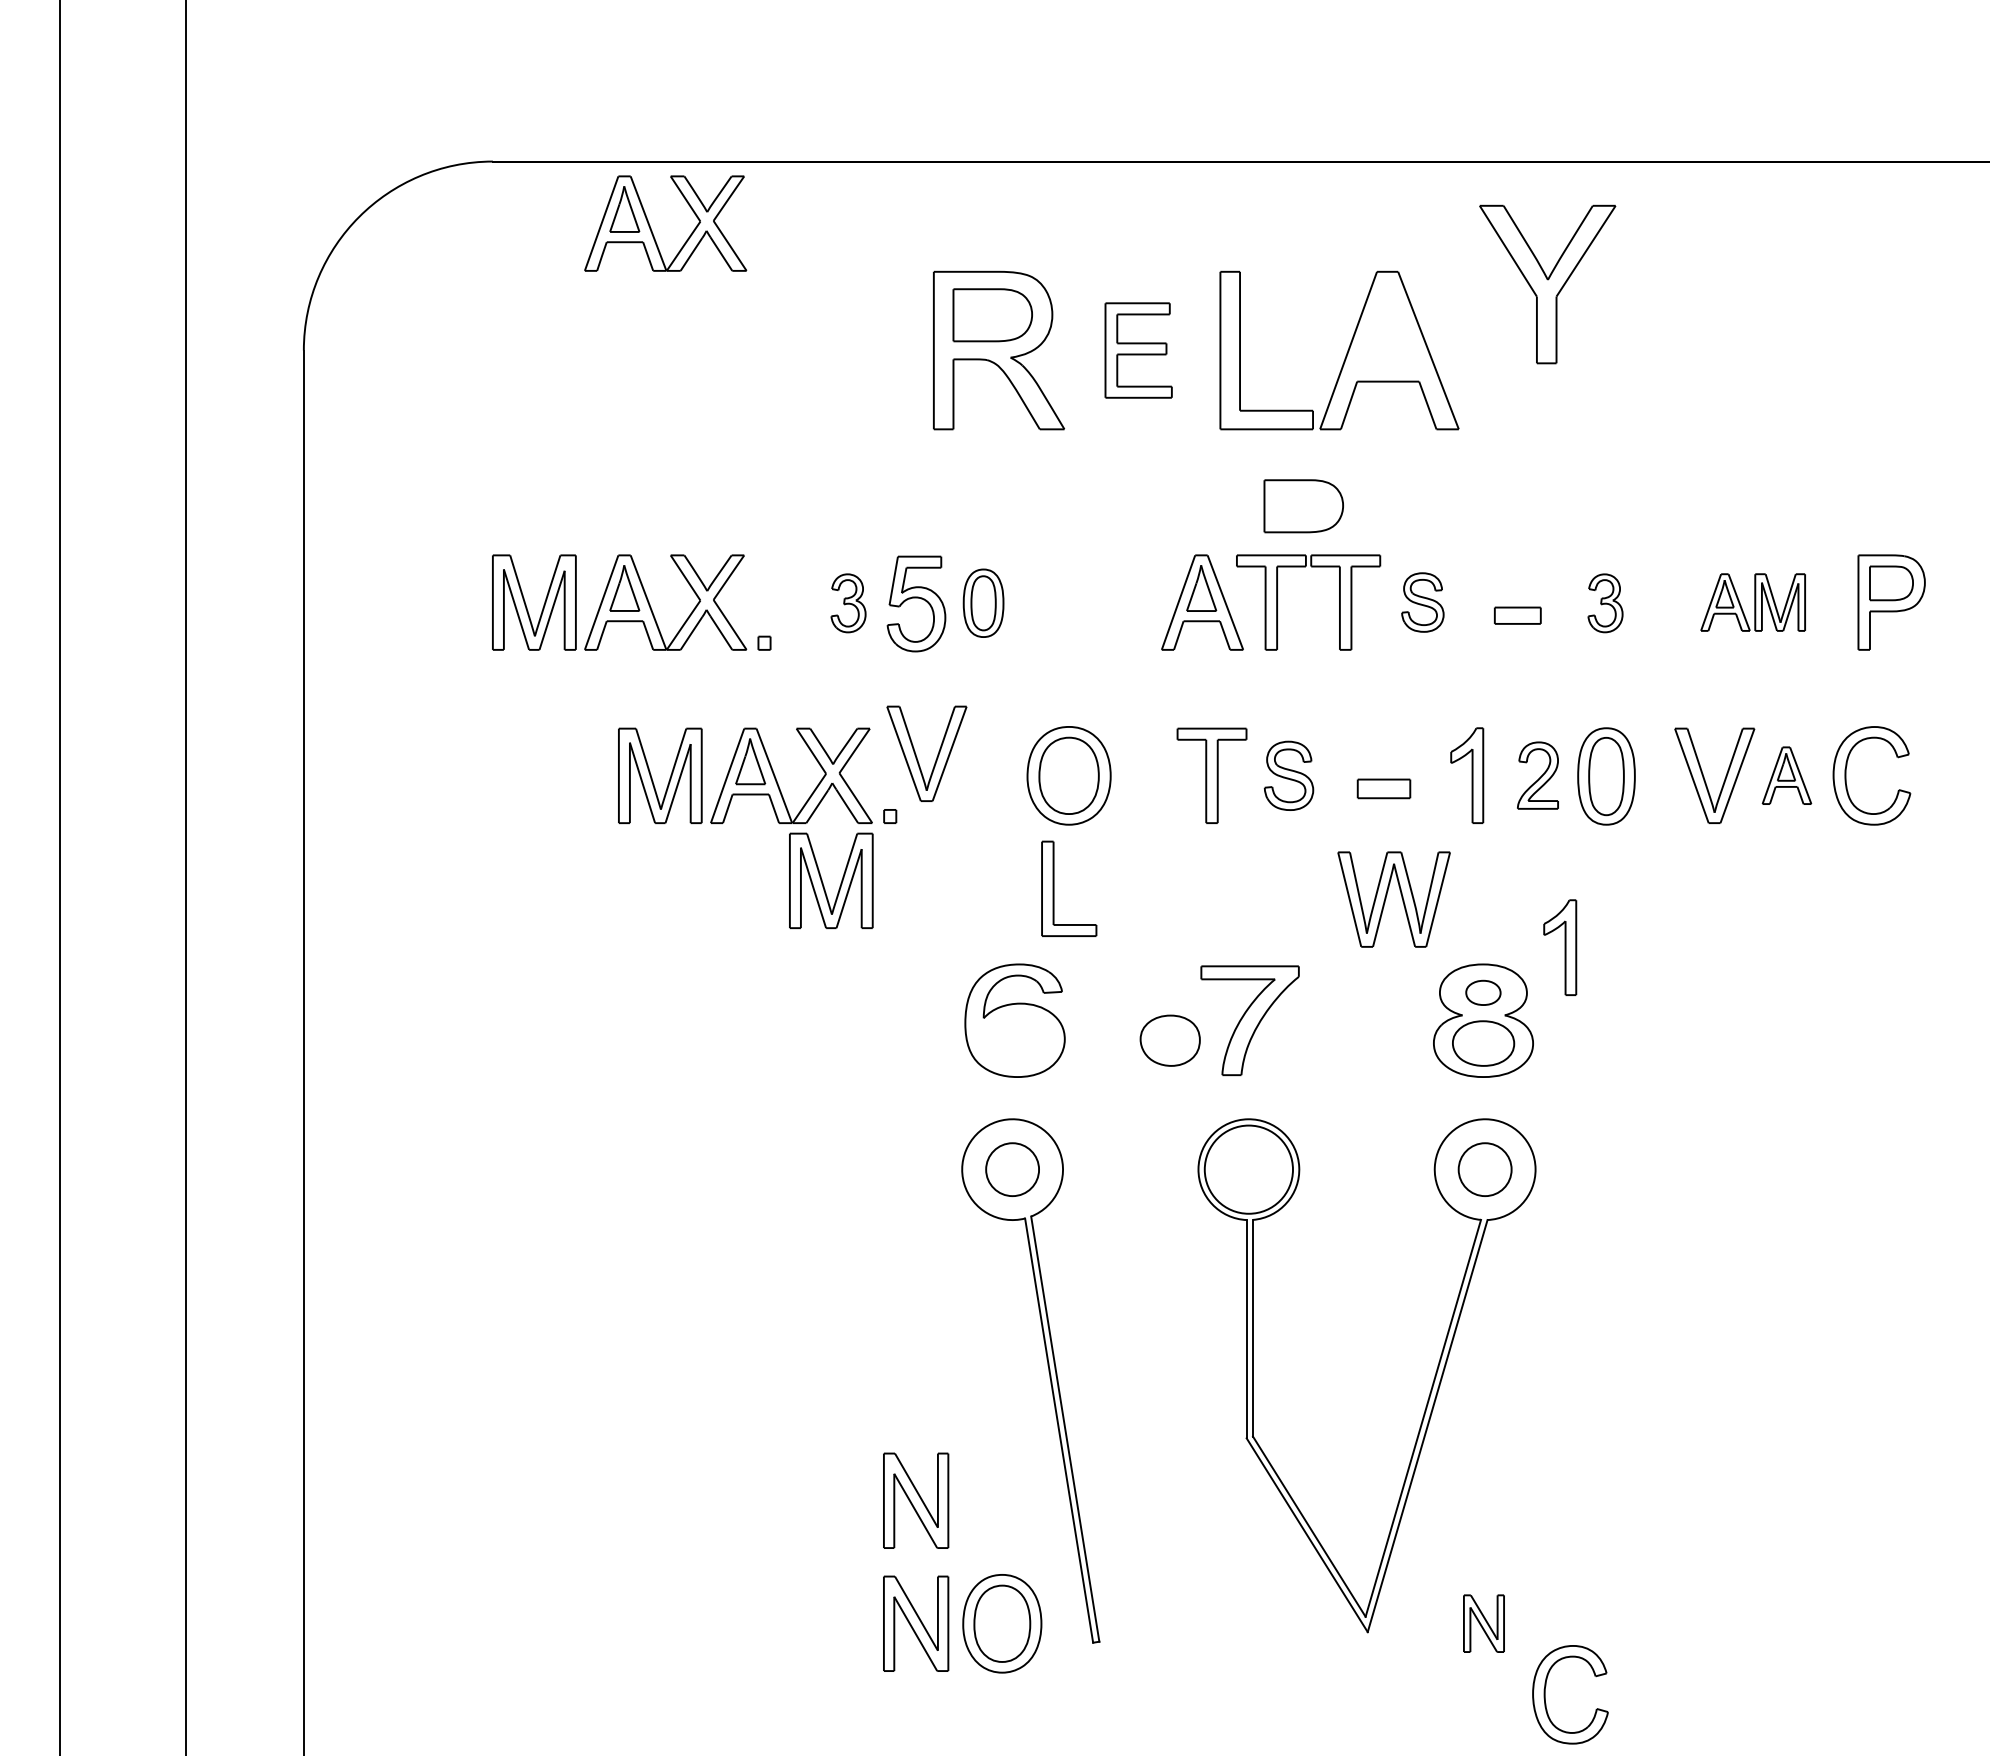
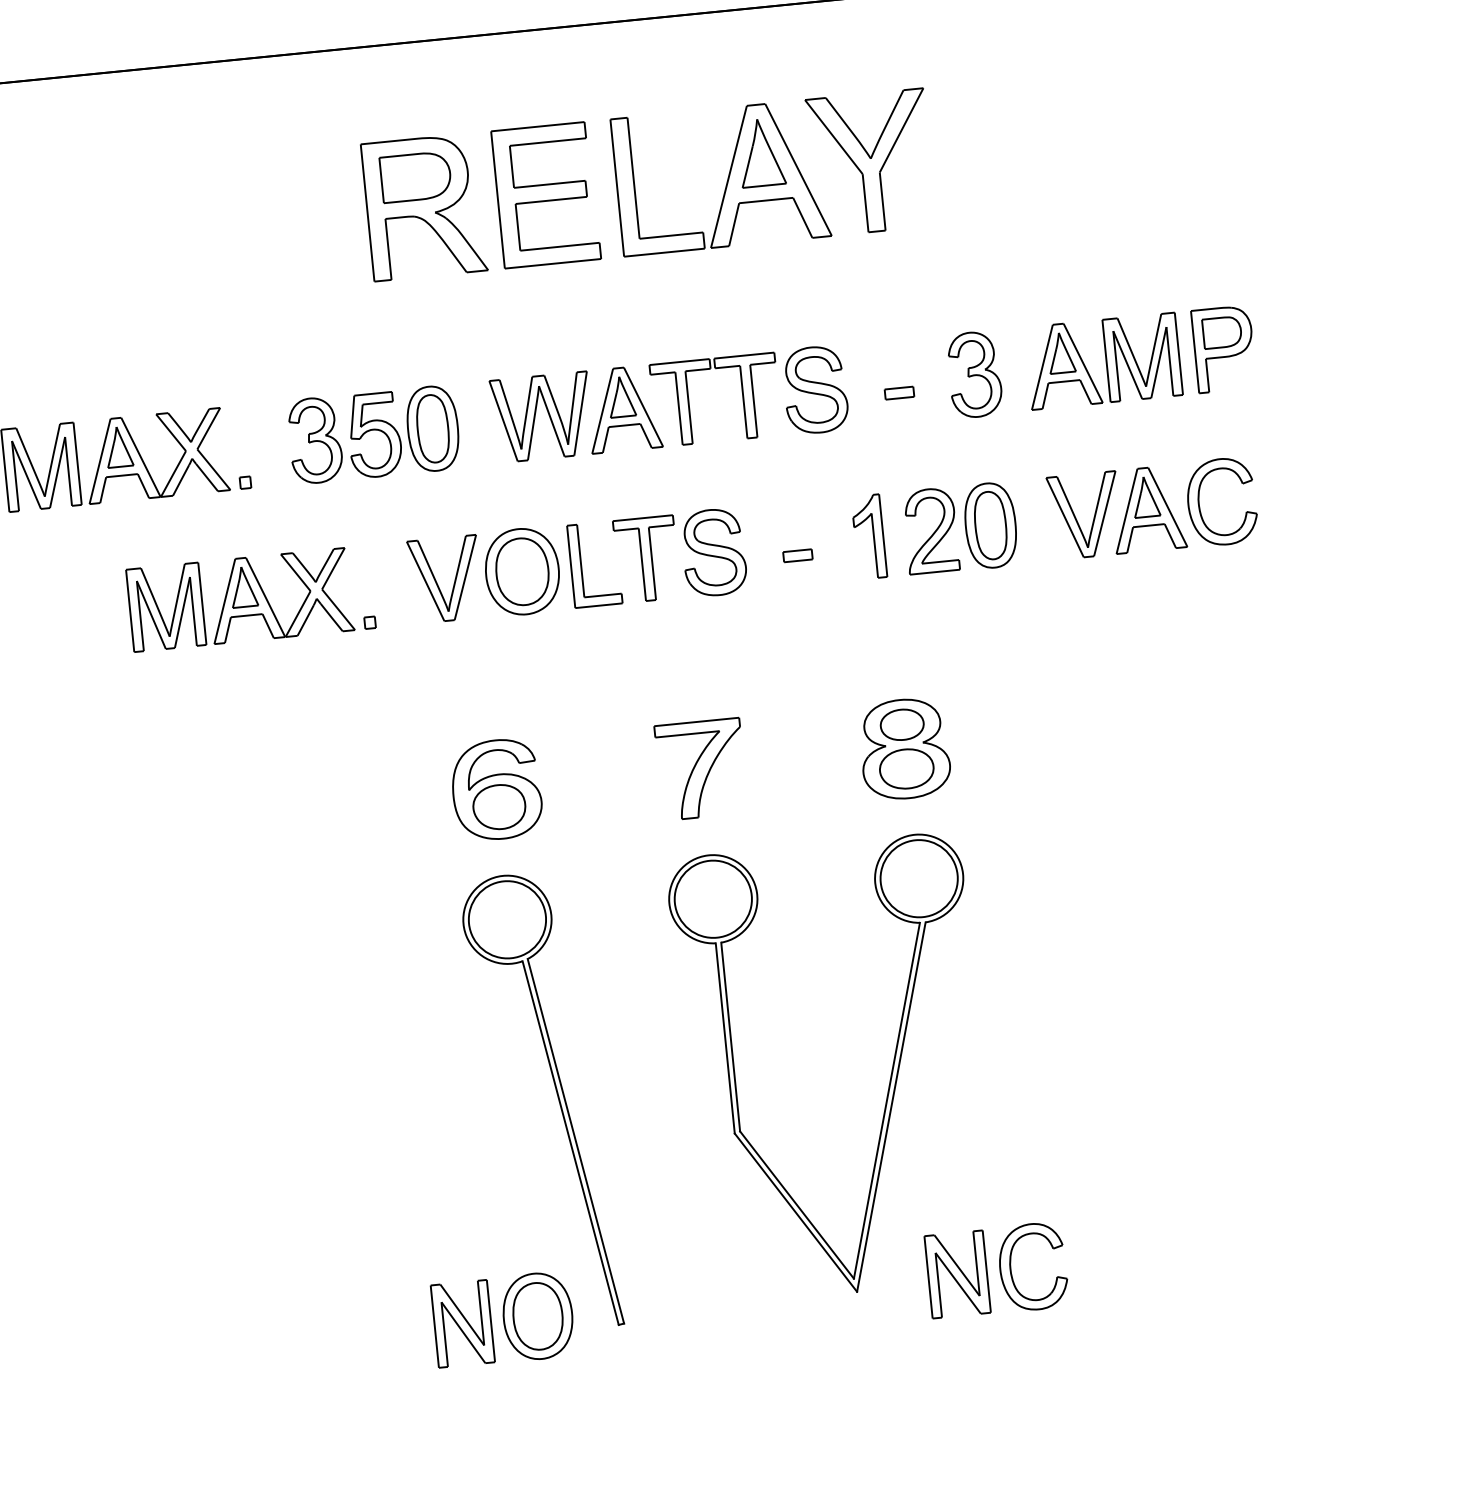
part: (652, 230) -> (112, 132), removed
part: (1547, 284) -> (870, 162), moved
part: (1387, 326) -> (760, 152), added
part: (1138, 350) -> (545, 195), size x1.67
part: (1303, 506) -> (703, 316), removed
part: (1422, 602) -> (815, 389), size x1.67
part: (1752, 602) -> (1102, 361), size x1.67
part: (848, 603) -> (315, 440), size x1.67
part: (983, 603) -> (432, 429), size x1.43
part: (1605, 603) -> (974, 374), size x1.67
part: (1517, 615) -> (899, 393), size x0.71
part: (917, 757) -> (437, 583), moved
part: (1288, 775) -> (713, 552), size x1.43
part: (1537, 775) -> (930, 530), size x1.43
part: (1786, 775) -> (1147, 509), size x1.67
part: (1383, 788) -> (797, 555), size x0.62
part: (823, 882) -> (317, 686), removed
part: (1054, 888) -> (581, 565), moved
part: (1386, 899) -> (535, 417), moved
part: (1560, 947) -> (965, 678), removed
part: (1483, 992) -> (902, 724), size x1.43
part: (1169, 1040) -> (498, 807), moved
circle: (1012, 1169) -> (507, 919), size x1.67
circle: (1485, 1169) -> (919, 878), size x1.67
part: (916, 1500) -> (452, 1216), removed
part: (1483, 1623) -> (957, 1274), size x1.67
part: (1545, 1694) -> (1011, 1268), moved

